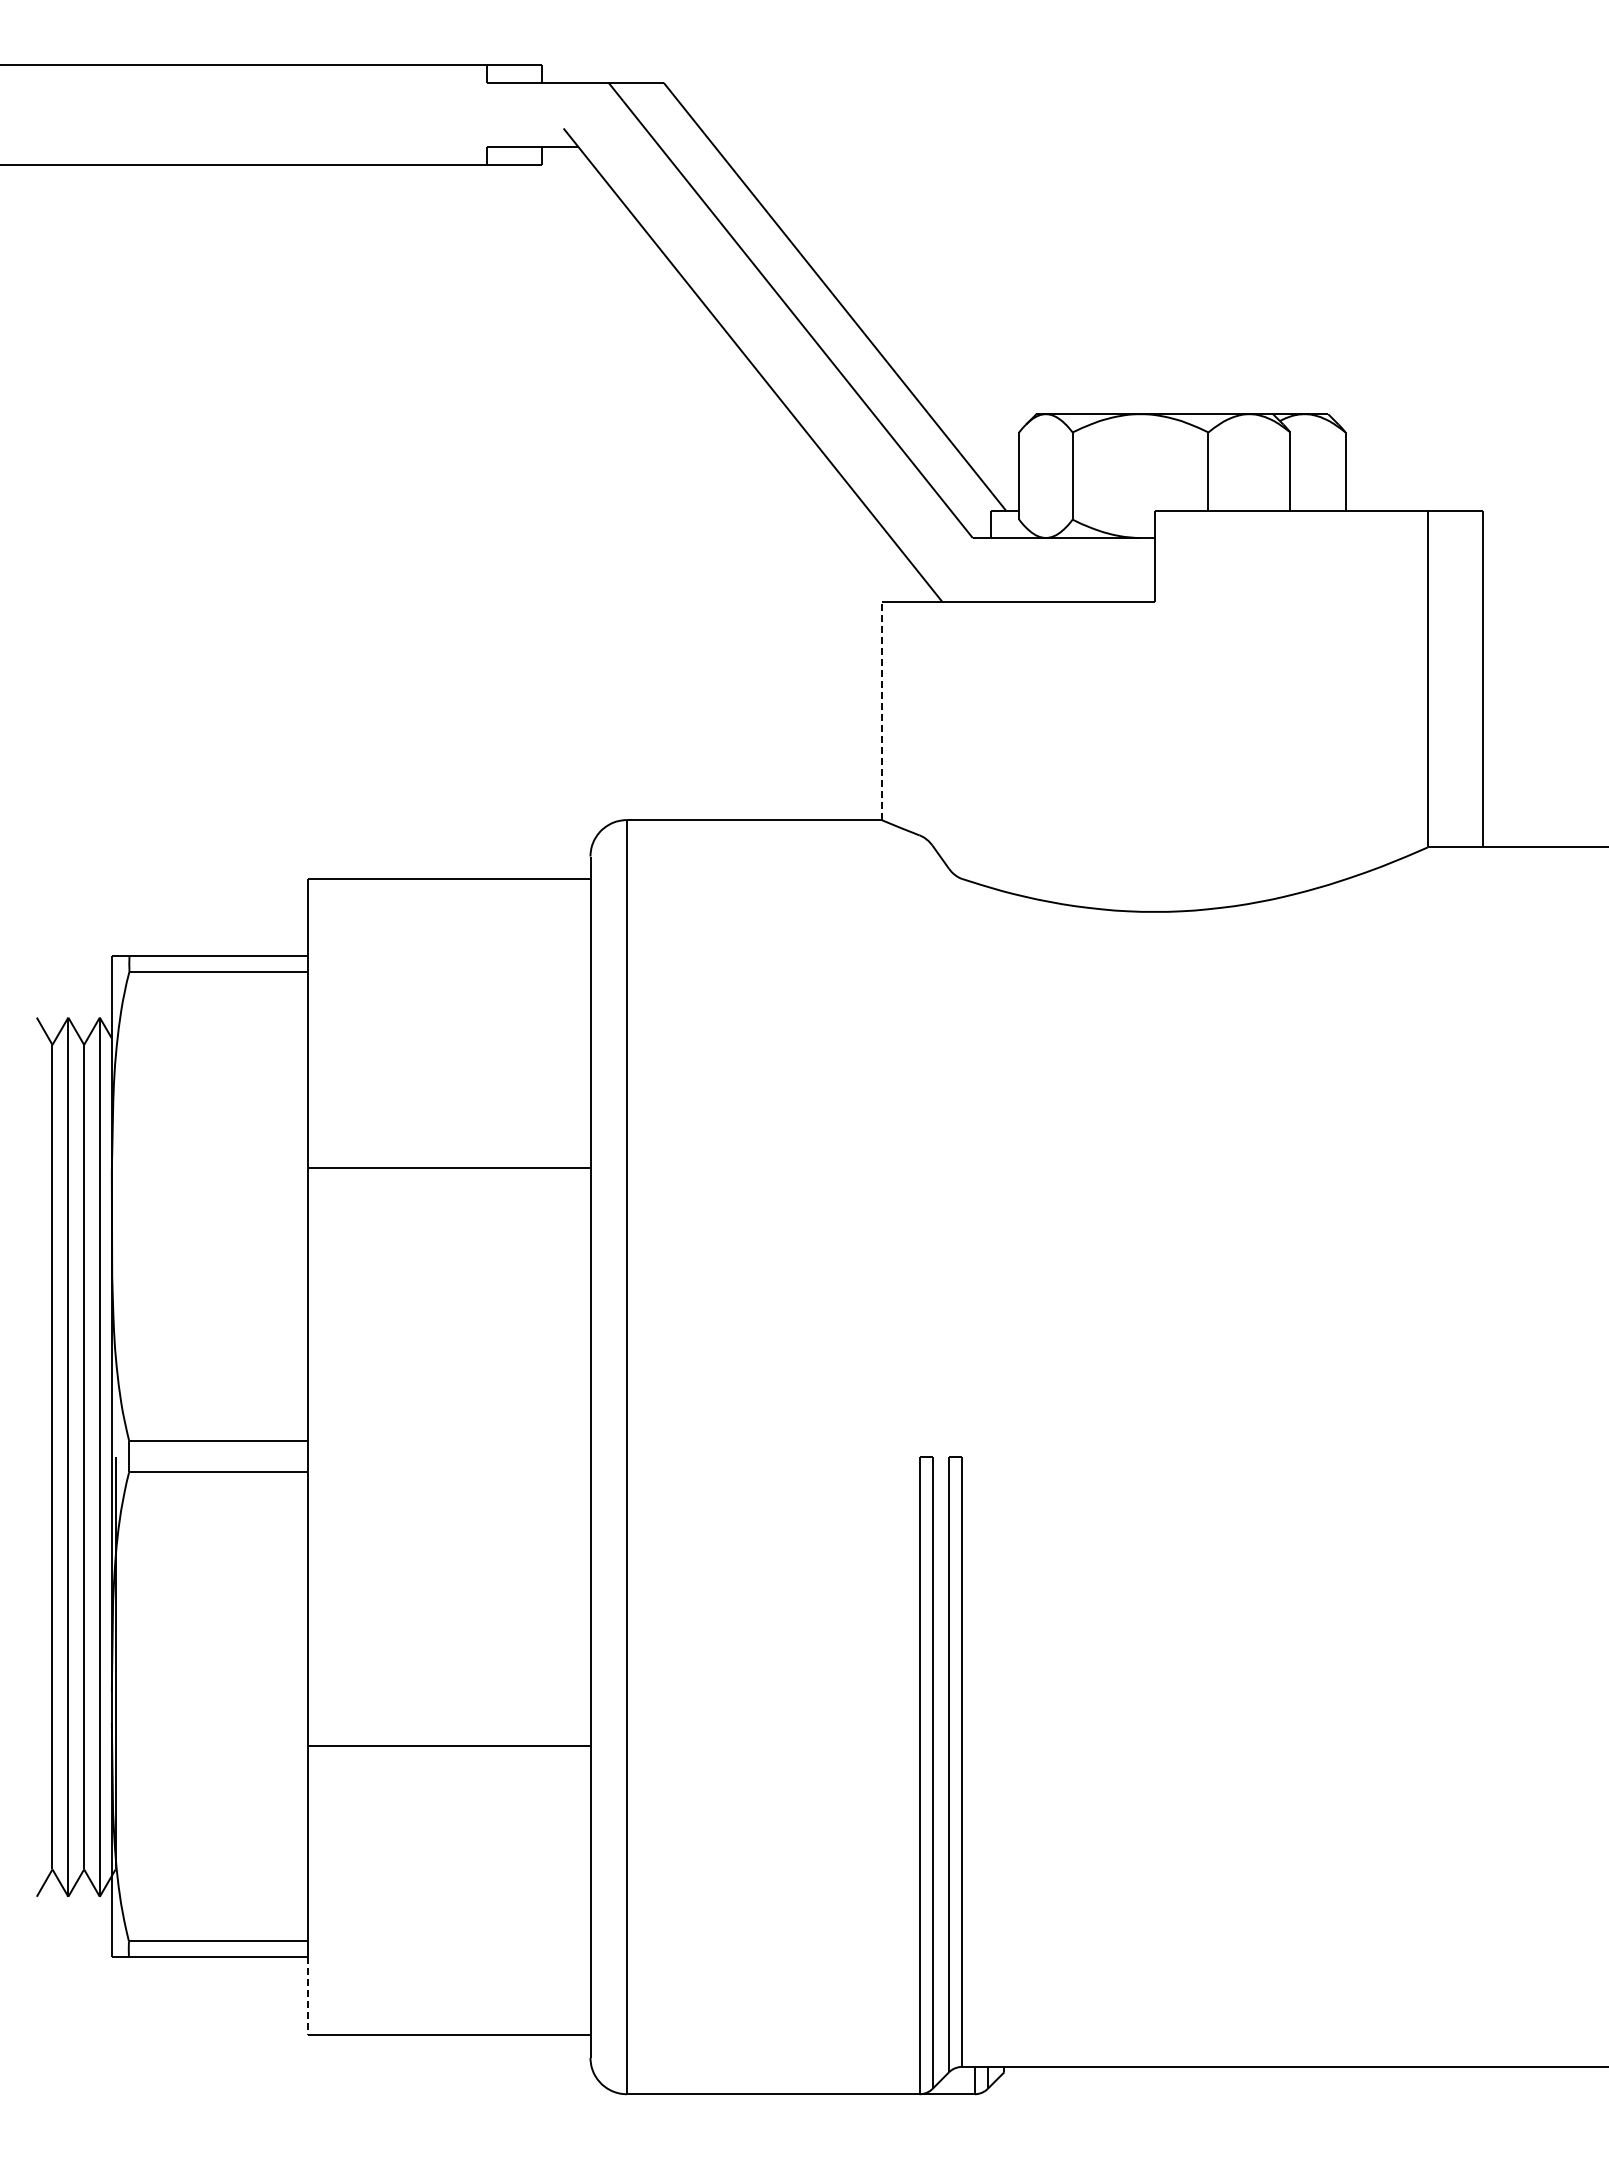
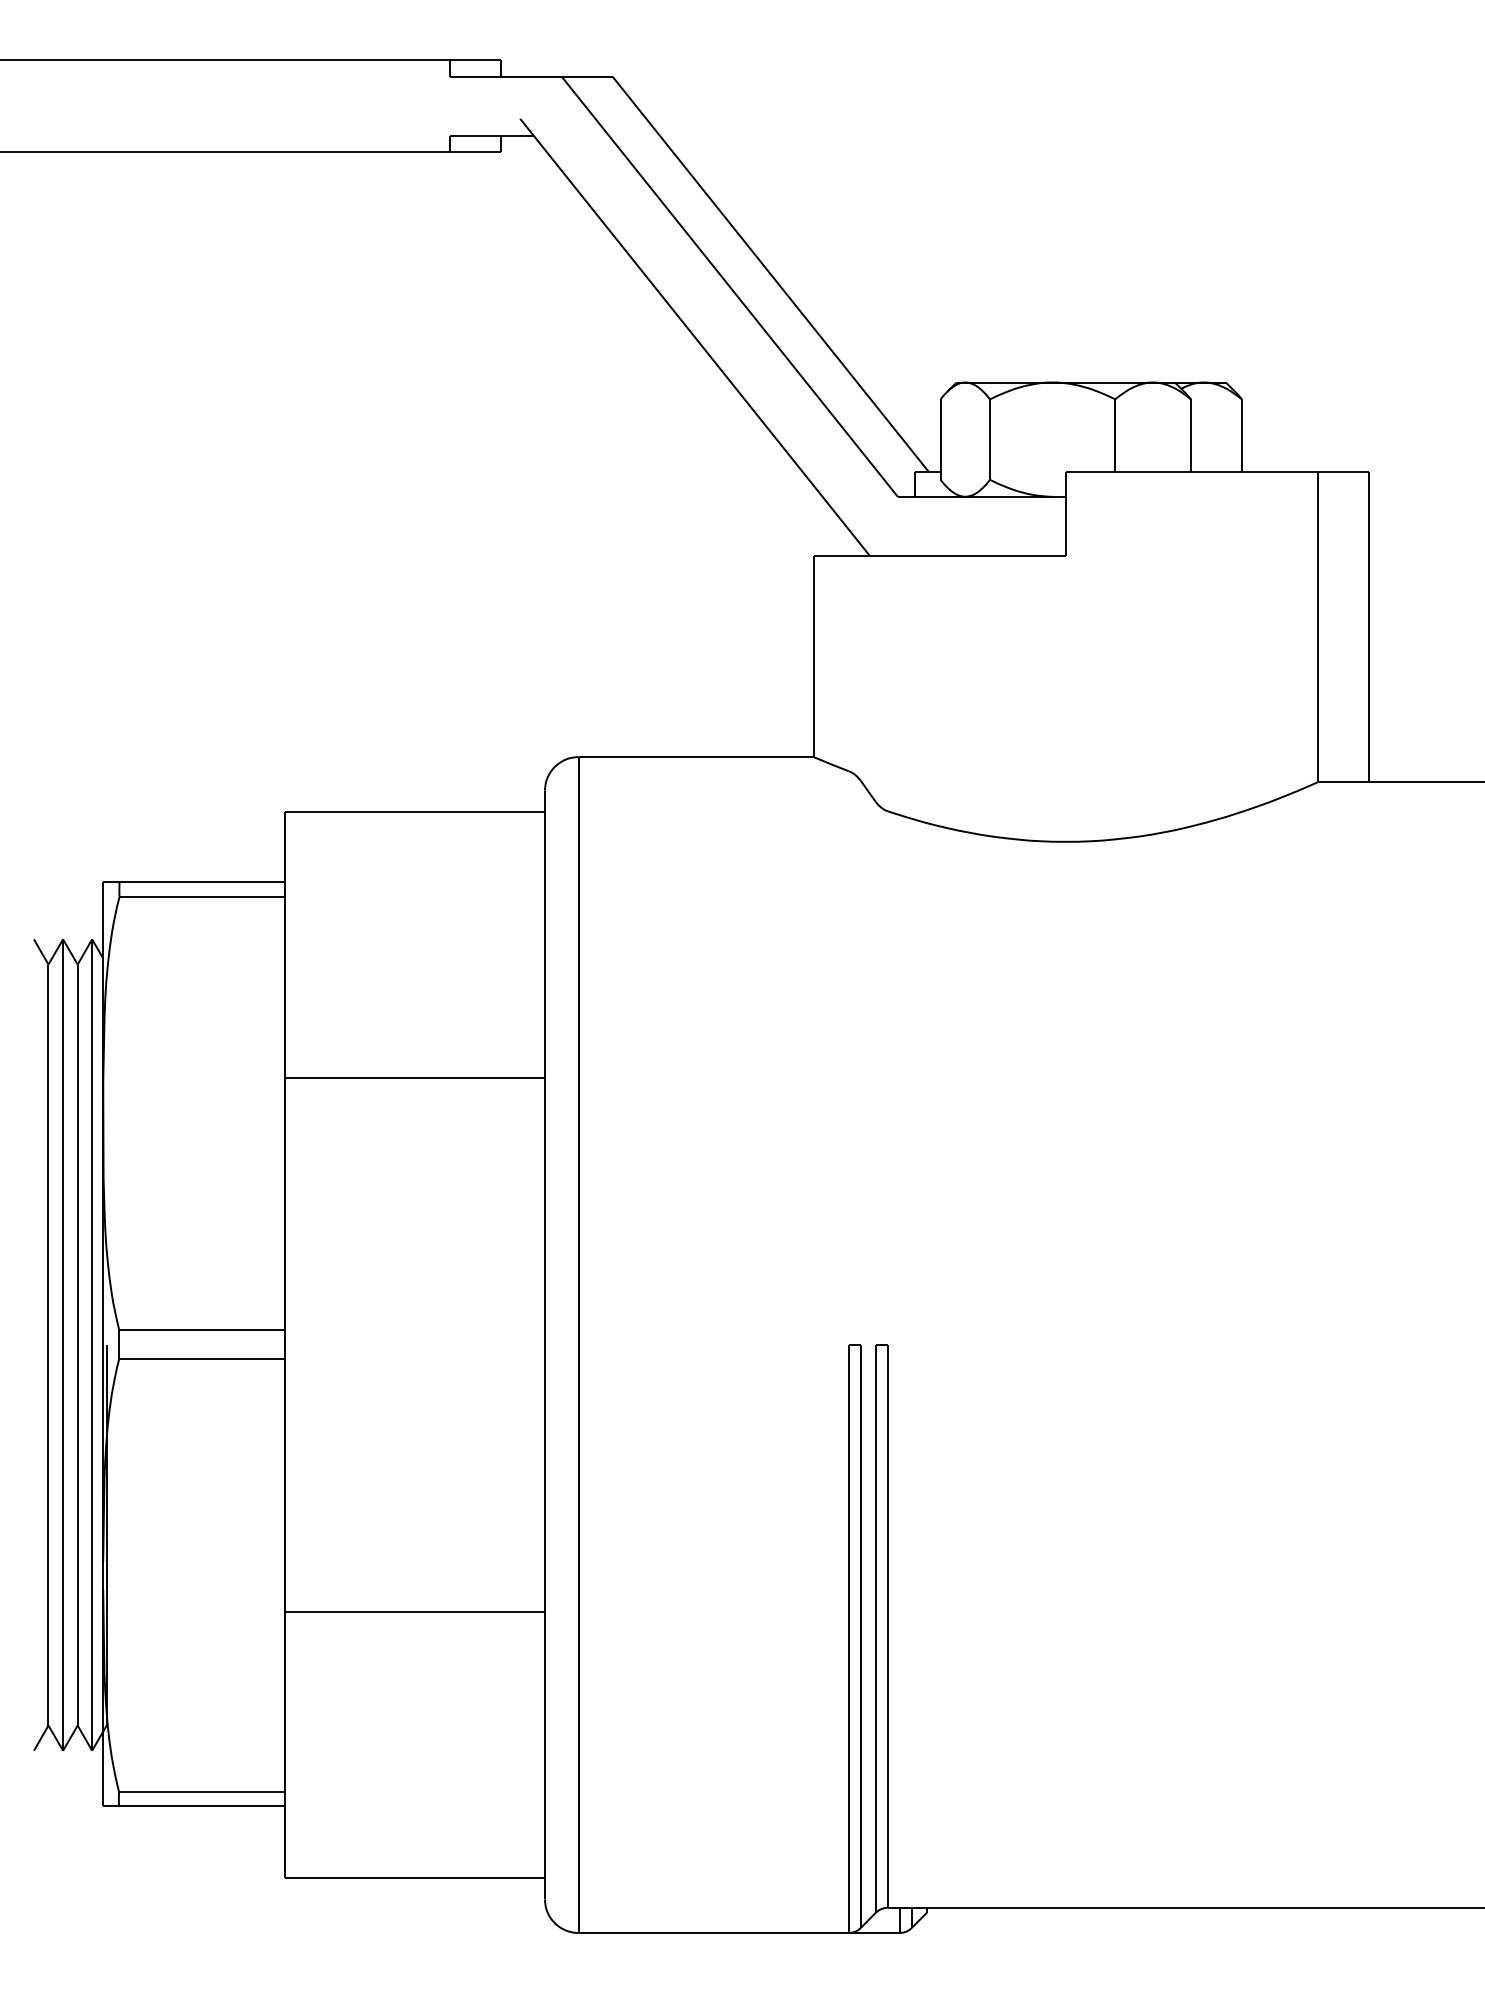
line: (881, 710) -> (813, 655), dashed -> solid
line: (308, 1996) -> (284, 1842), dashed -> solid

